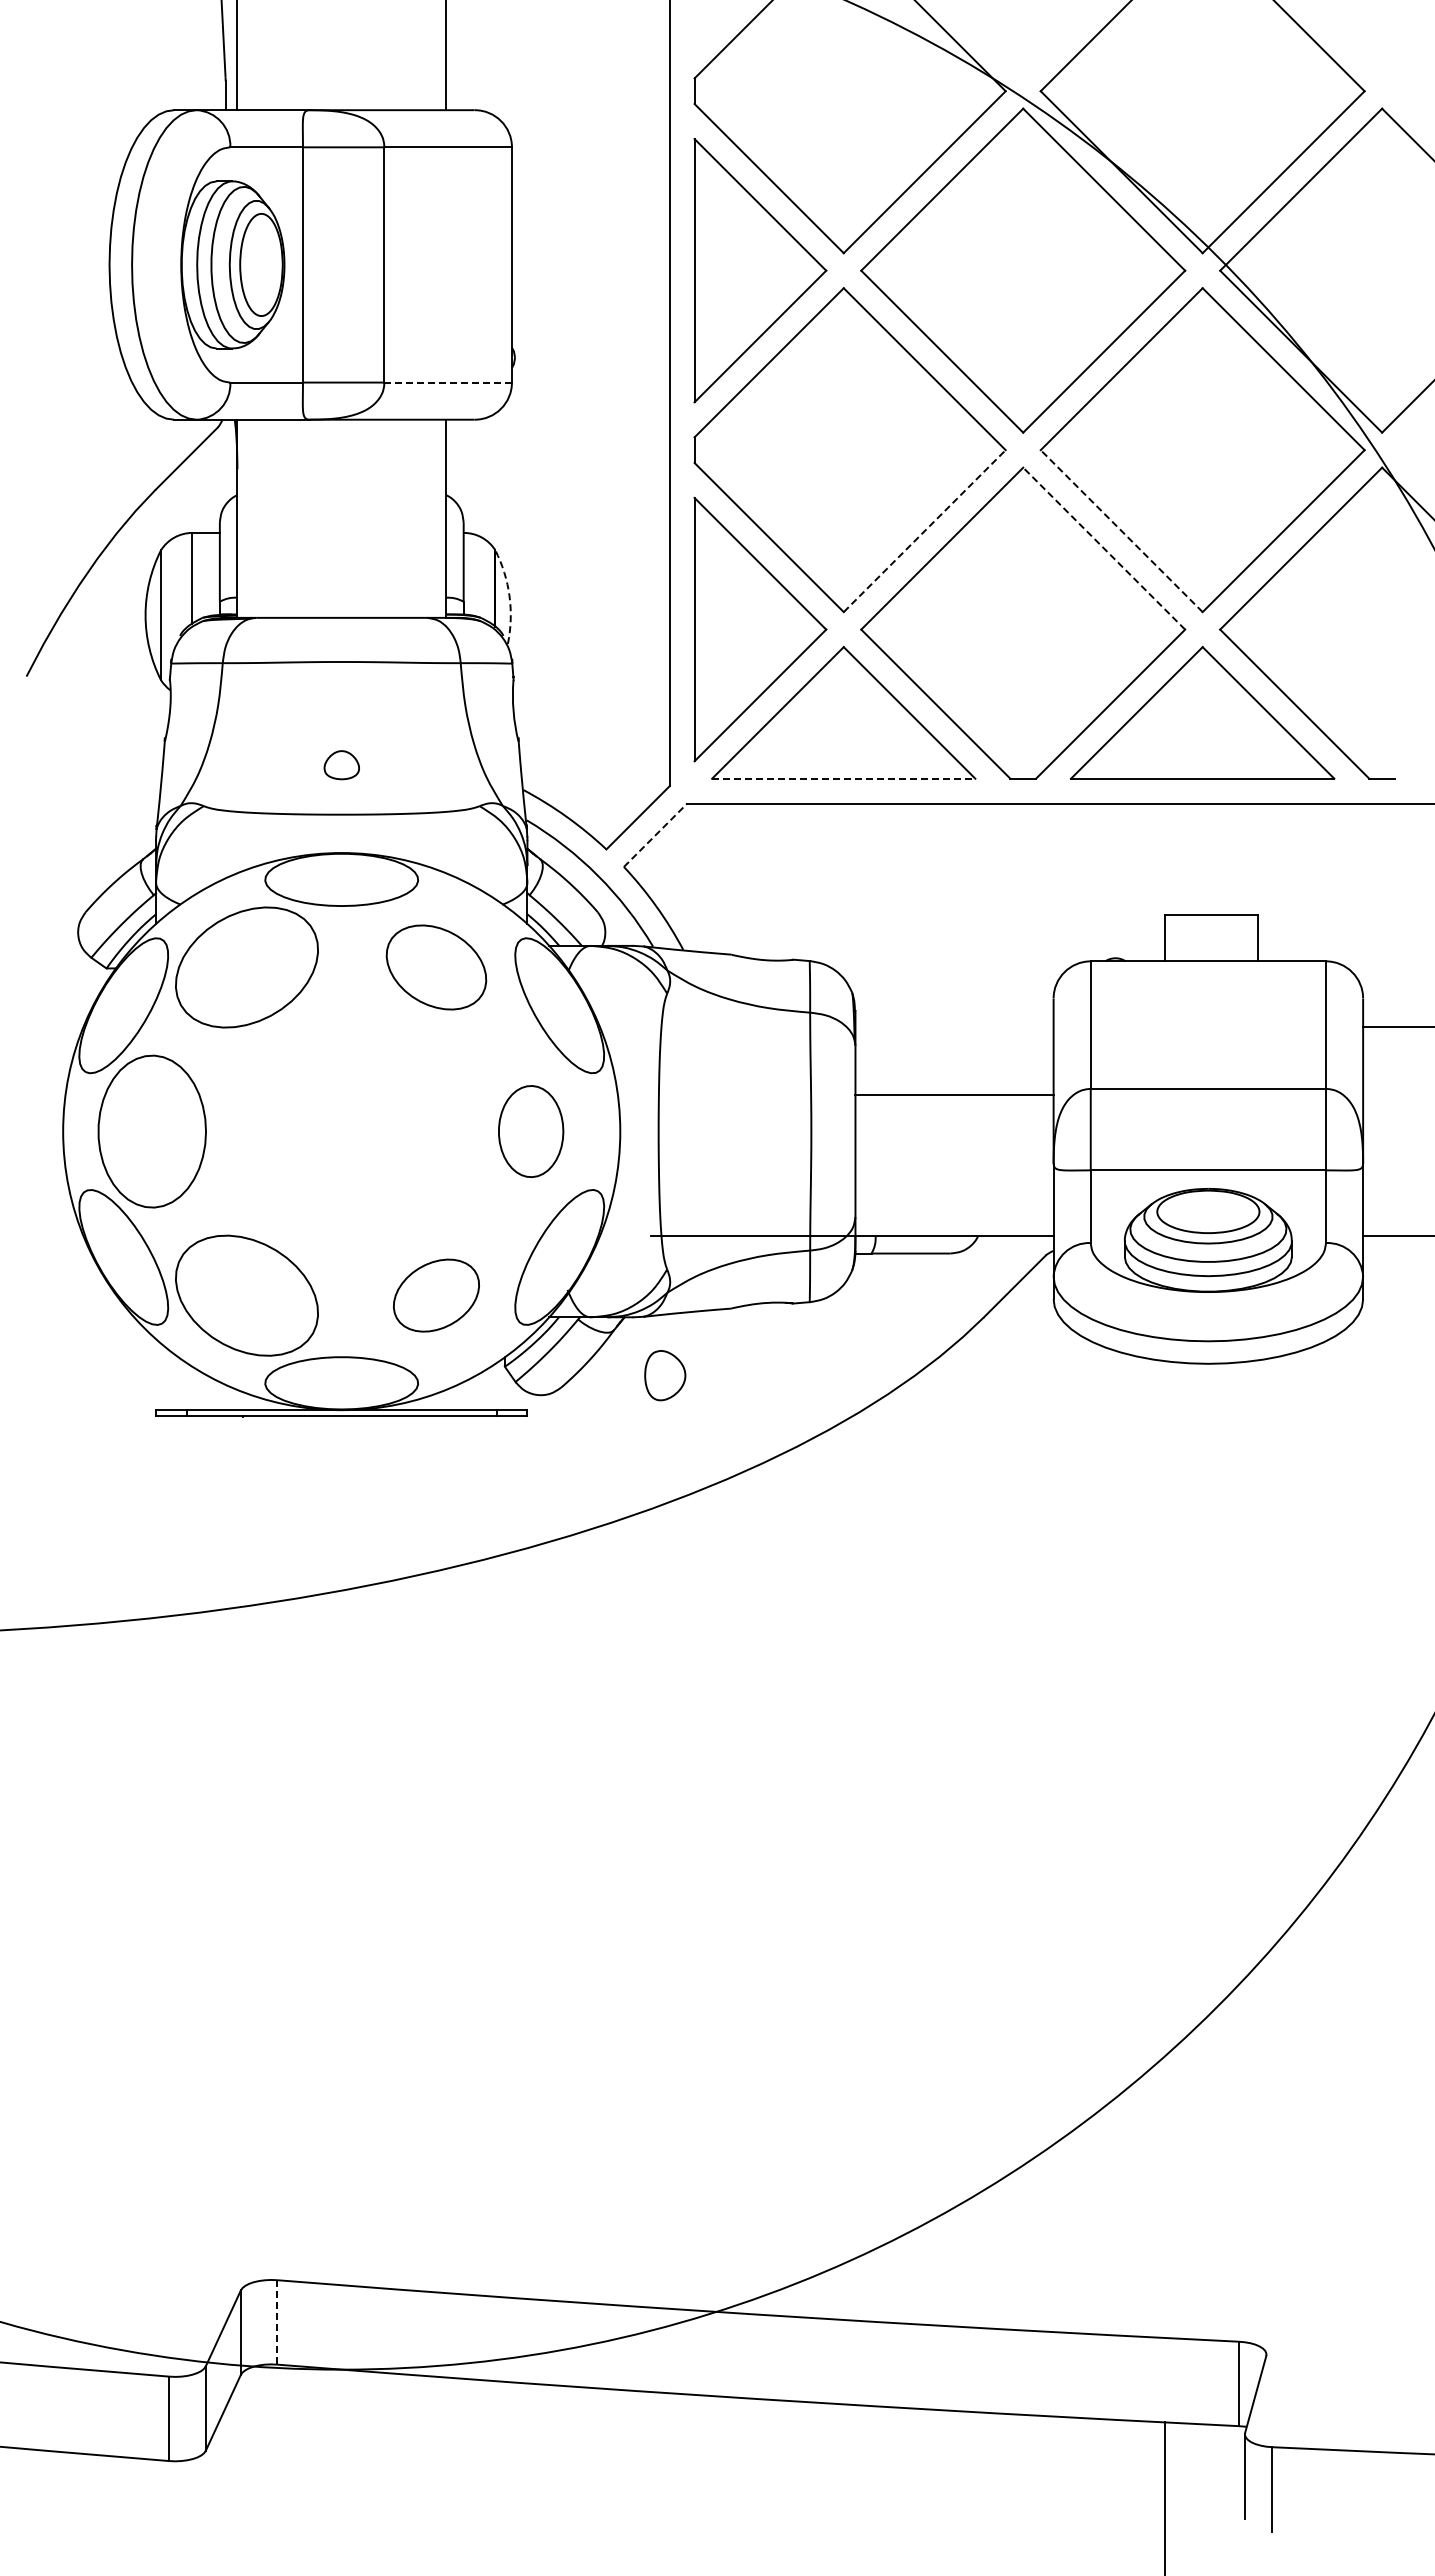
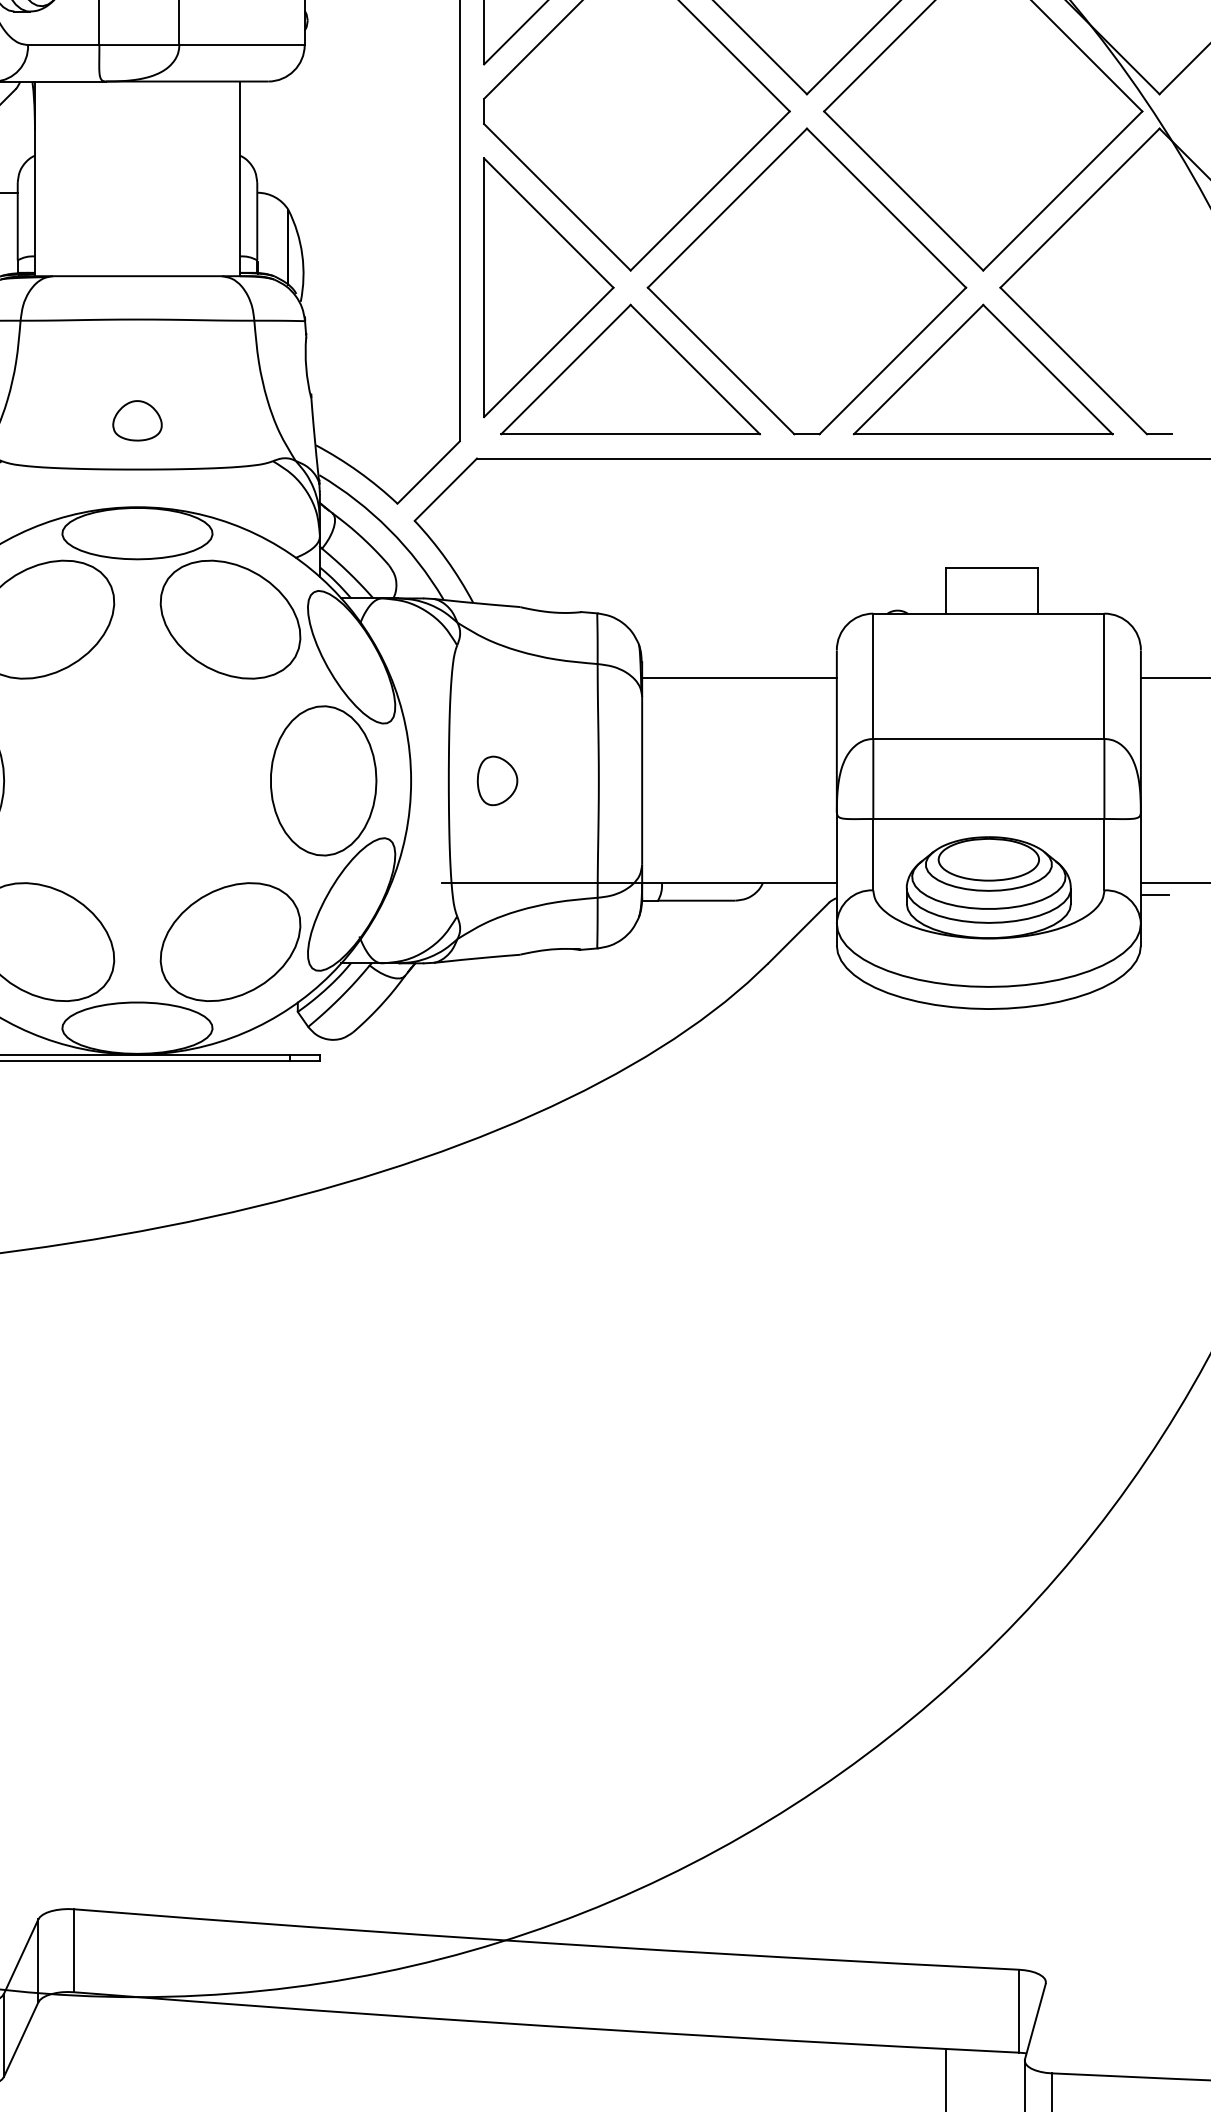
line: (448, 382) -> (242, 44), dashed -> solid
line: (924, 531) -> (709, 191), dashed -> solid
line: (1121, 531) -> (903, 191), dashed -> solid
line: (1104, 548) -> (886, 208), dashed -> solid
arc: (509, 596) -> (302, 255), dashed -> solid
part: (341, 765) -> (137, 421), size x1.43
line: (843, 778) -> (630, 434), dashed -> solid
line: (655, 835) -> (445, 490), dashed -> solid
part: (436, 967) -> (230, 619), size x1.43
line: (954, 1095) -> (739, 678), moved
part: (530, 1131) -> (322, 780), size x1.67
line: (1377, 1247) -> (1155, 894), added
part: (436, 1295) -> (230, 941), size x1.67
part: (665, 1375) -> (497, 780), moved
line: (277, 2322) -> (74, 1950), dashed -> solid

